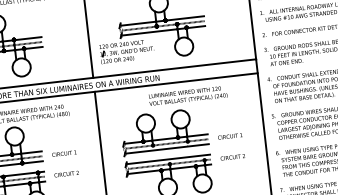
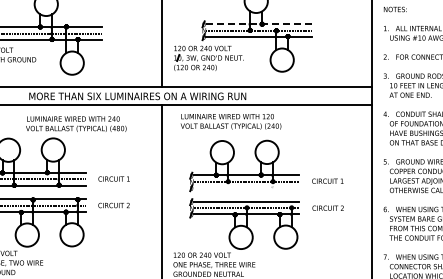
line: (162, 21) -> (258, 24), solid -> dashed
text: (187, 95) -> (230, 121), moved
line: (167, 148) -> (246, 187), removed

